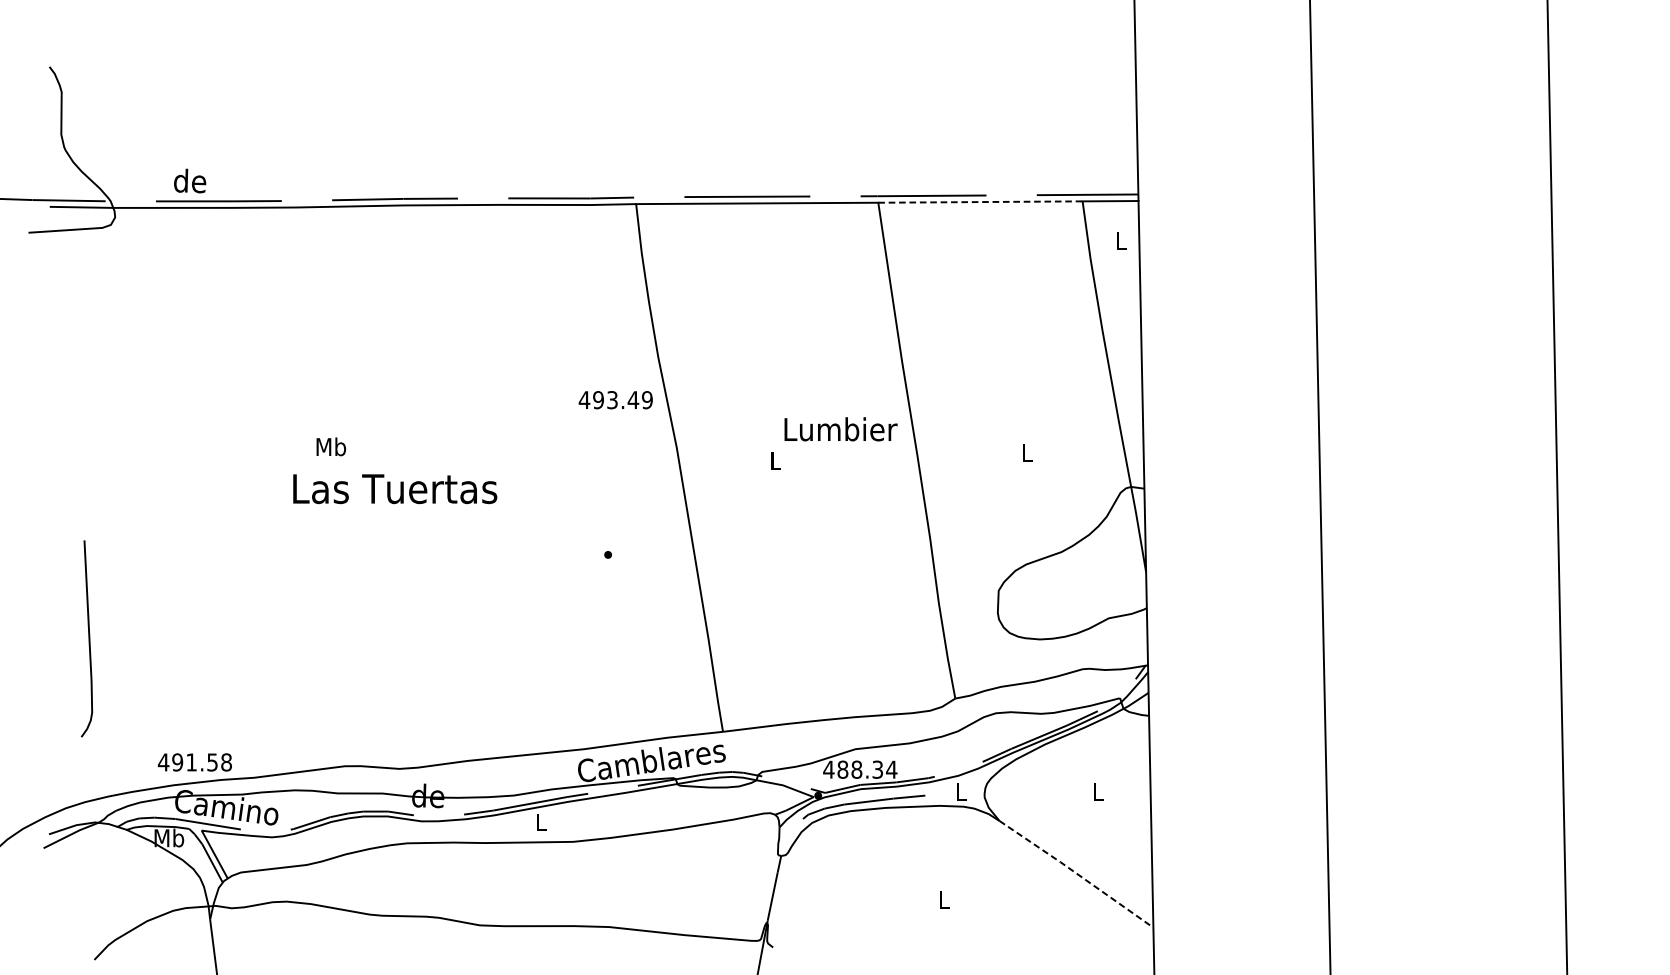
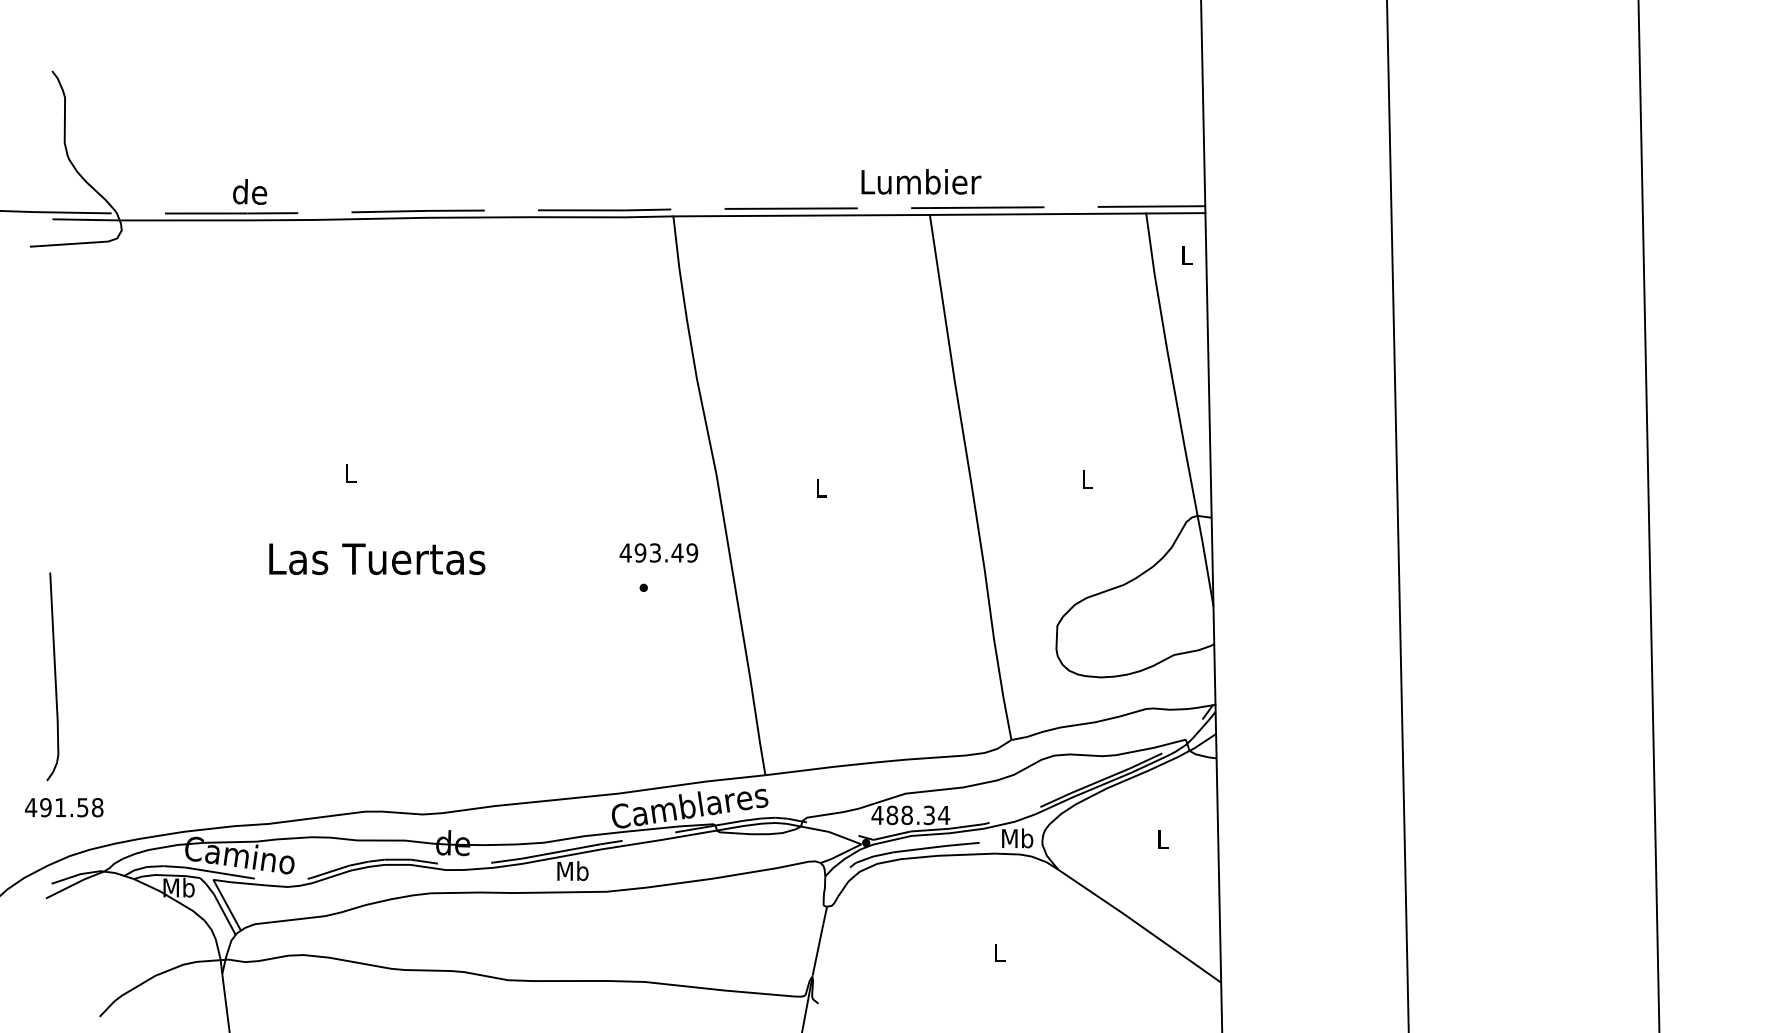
text: (190, 180) -> (250, 191), moved
line: (980, 202) -> (1038, 214), dashed -> solid
text: (615, 399) -> (658, 552), moved
text: (841, 428) -> (921, 181), moved
text: (331, 446) -> (350, 473), Mb -> L
text: (395, 489) -> (377, 559), moved
curve: (88, 638) -> (54, 676), moved
text: (195, 762) -> (64, 807), moved
text: (961, 791) -> (1017, 838), L -> Mb
text: (540, 822) -> (572, 871), L -> Mb
line: (1076, 873) -> (1139, 925), dashed -> solid

